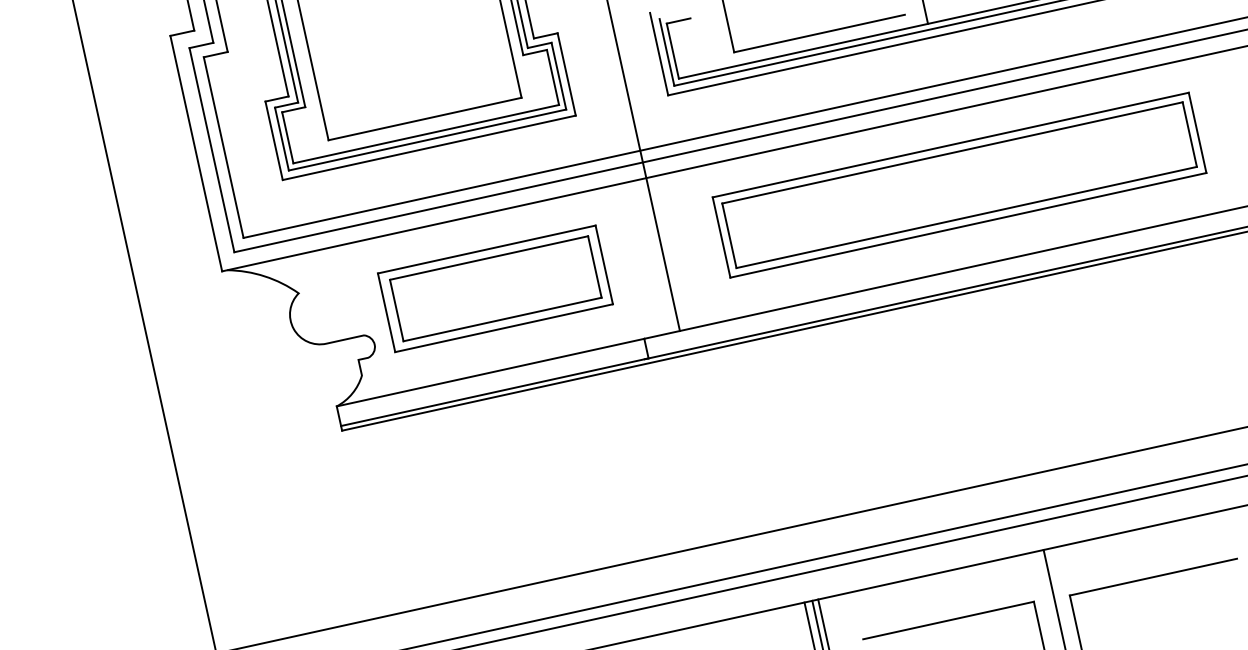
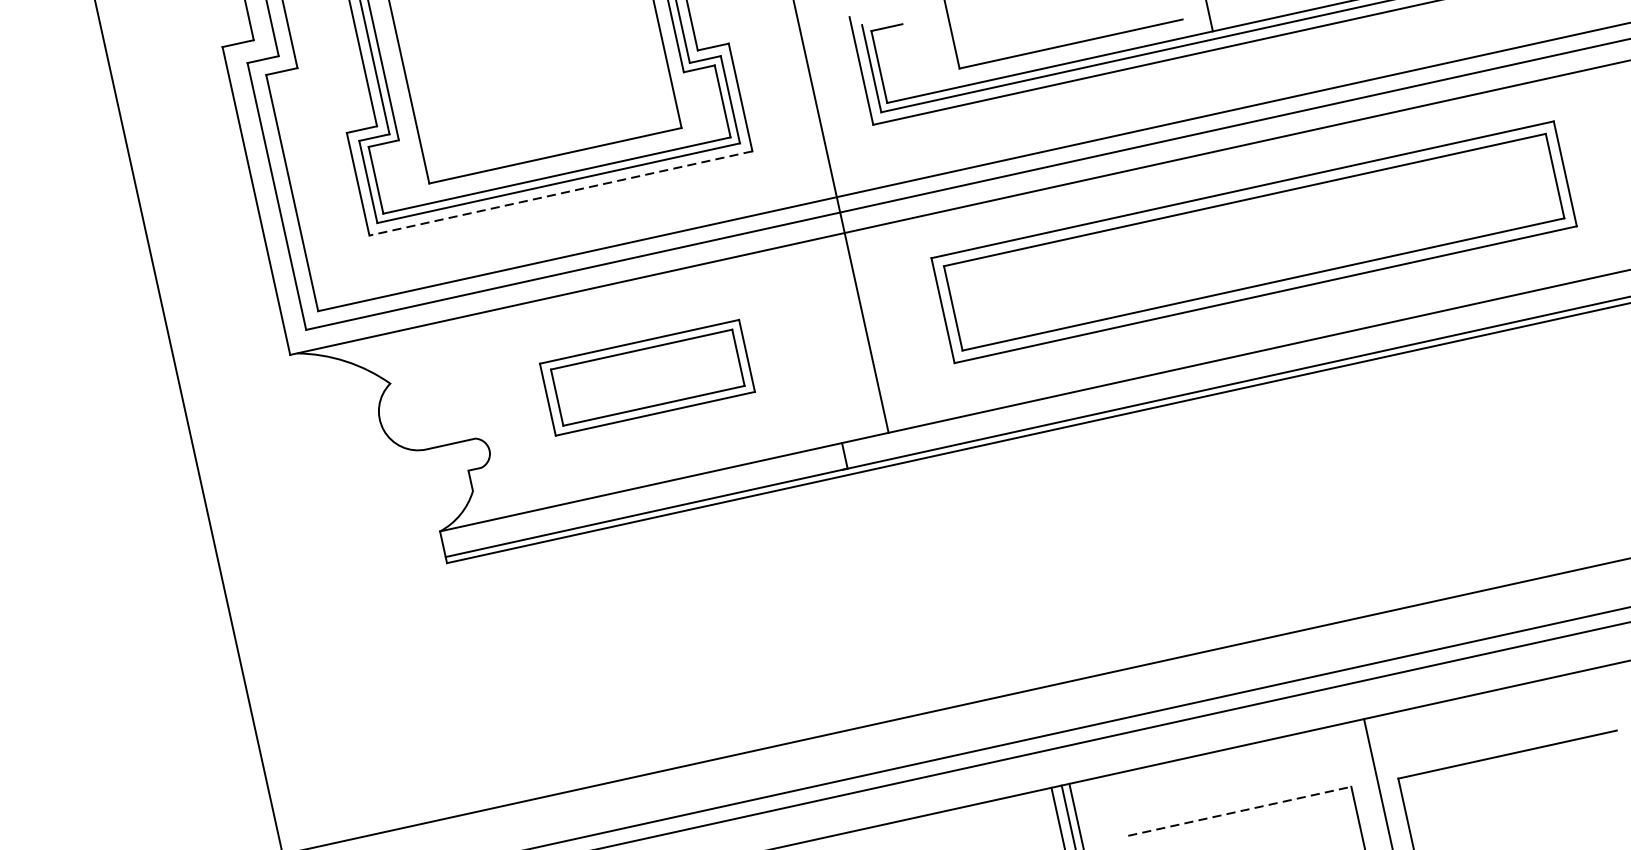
line: (429, 147) -> (561, 192), solid -> dashed
part: (495, 288) -> (647, 377), size x0.7
line: (949, 620) -> (1240, 811), solid -> dashed

